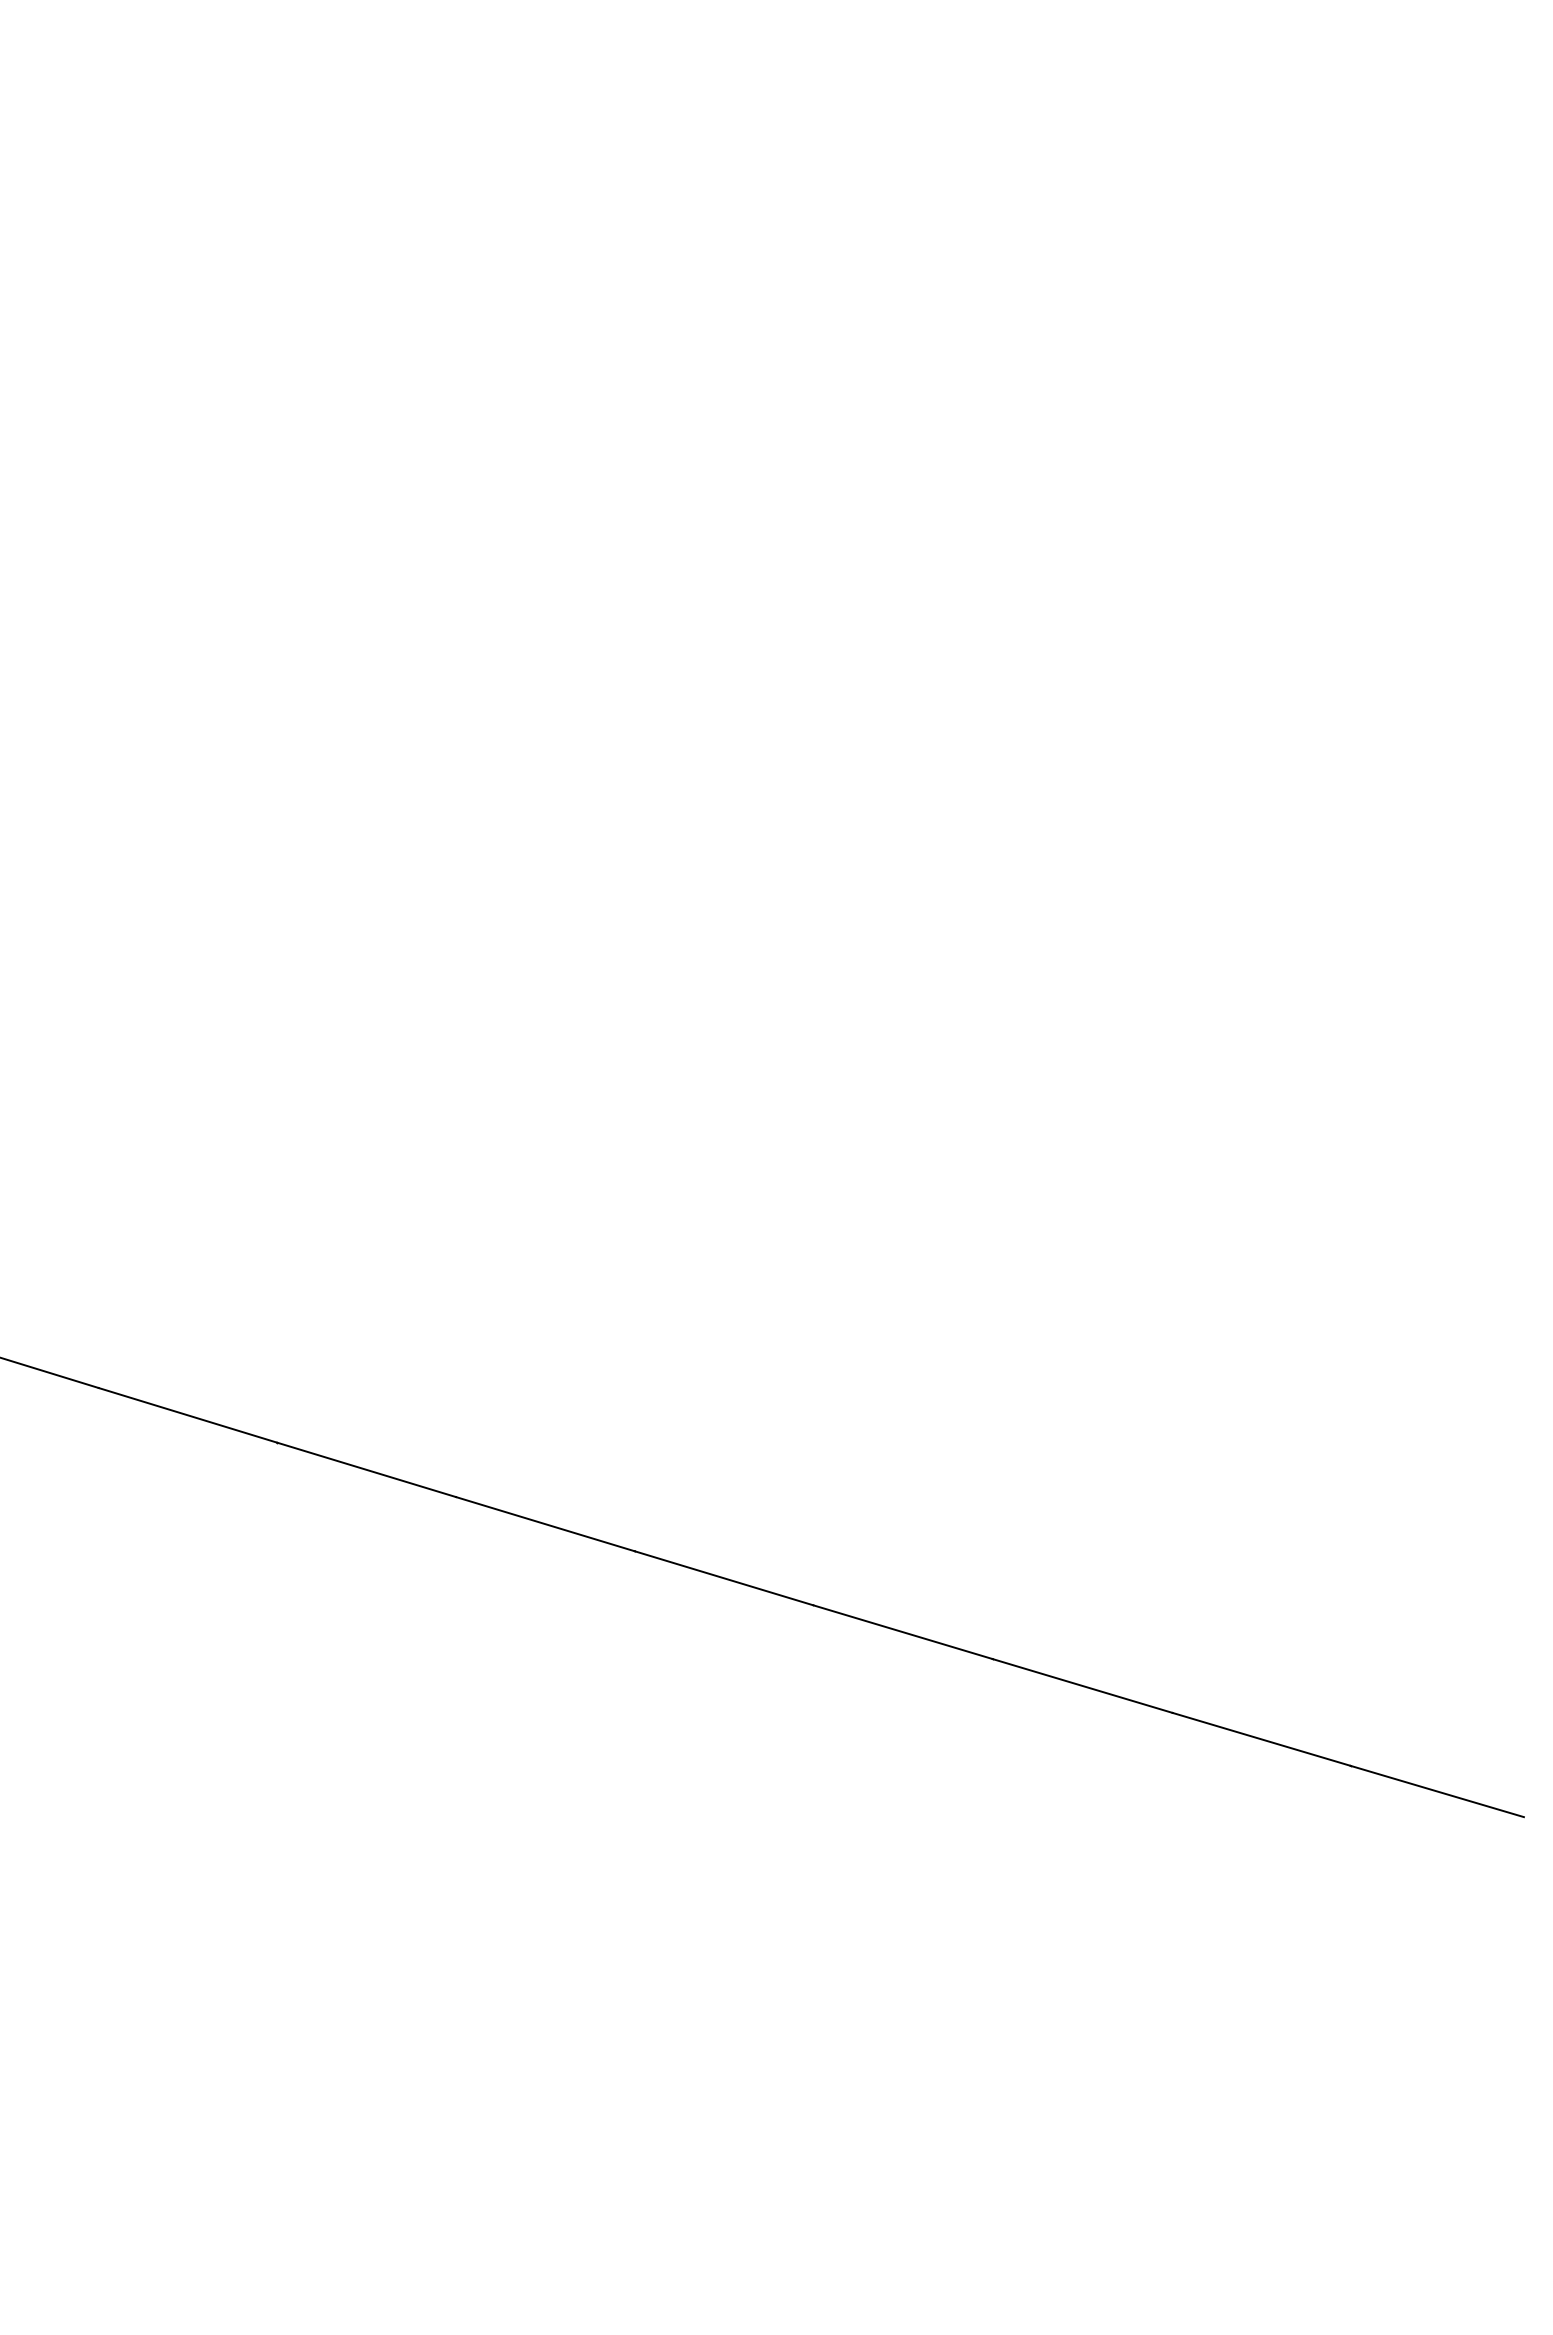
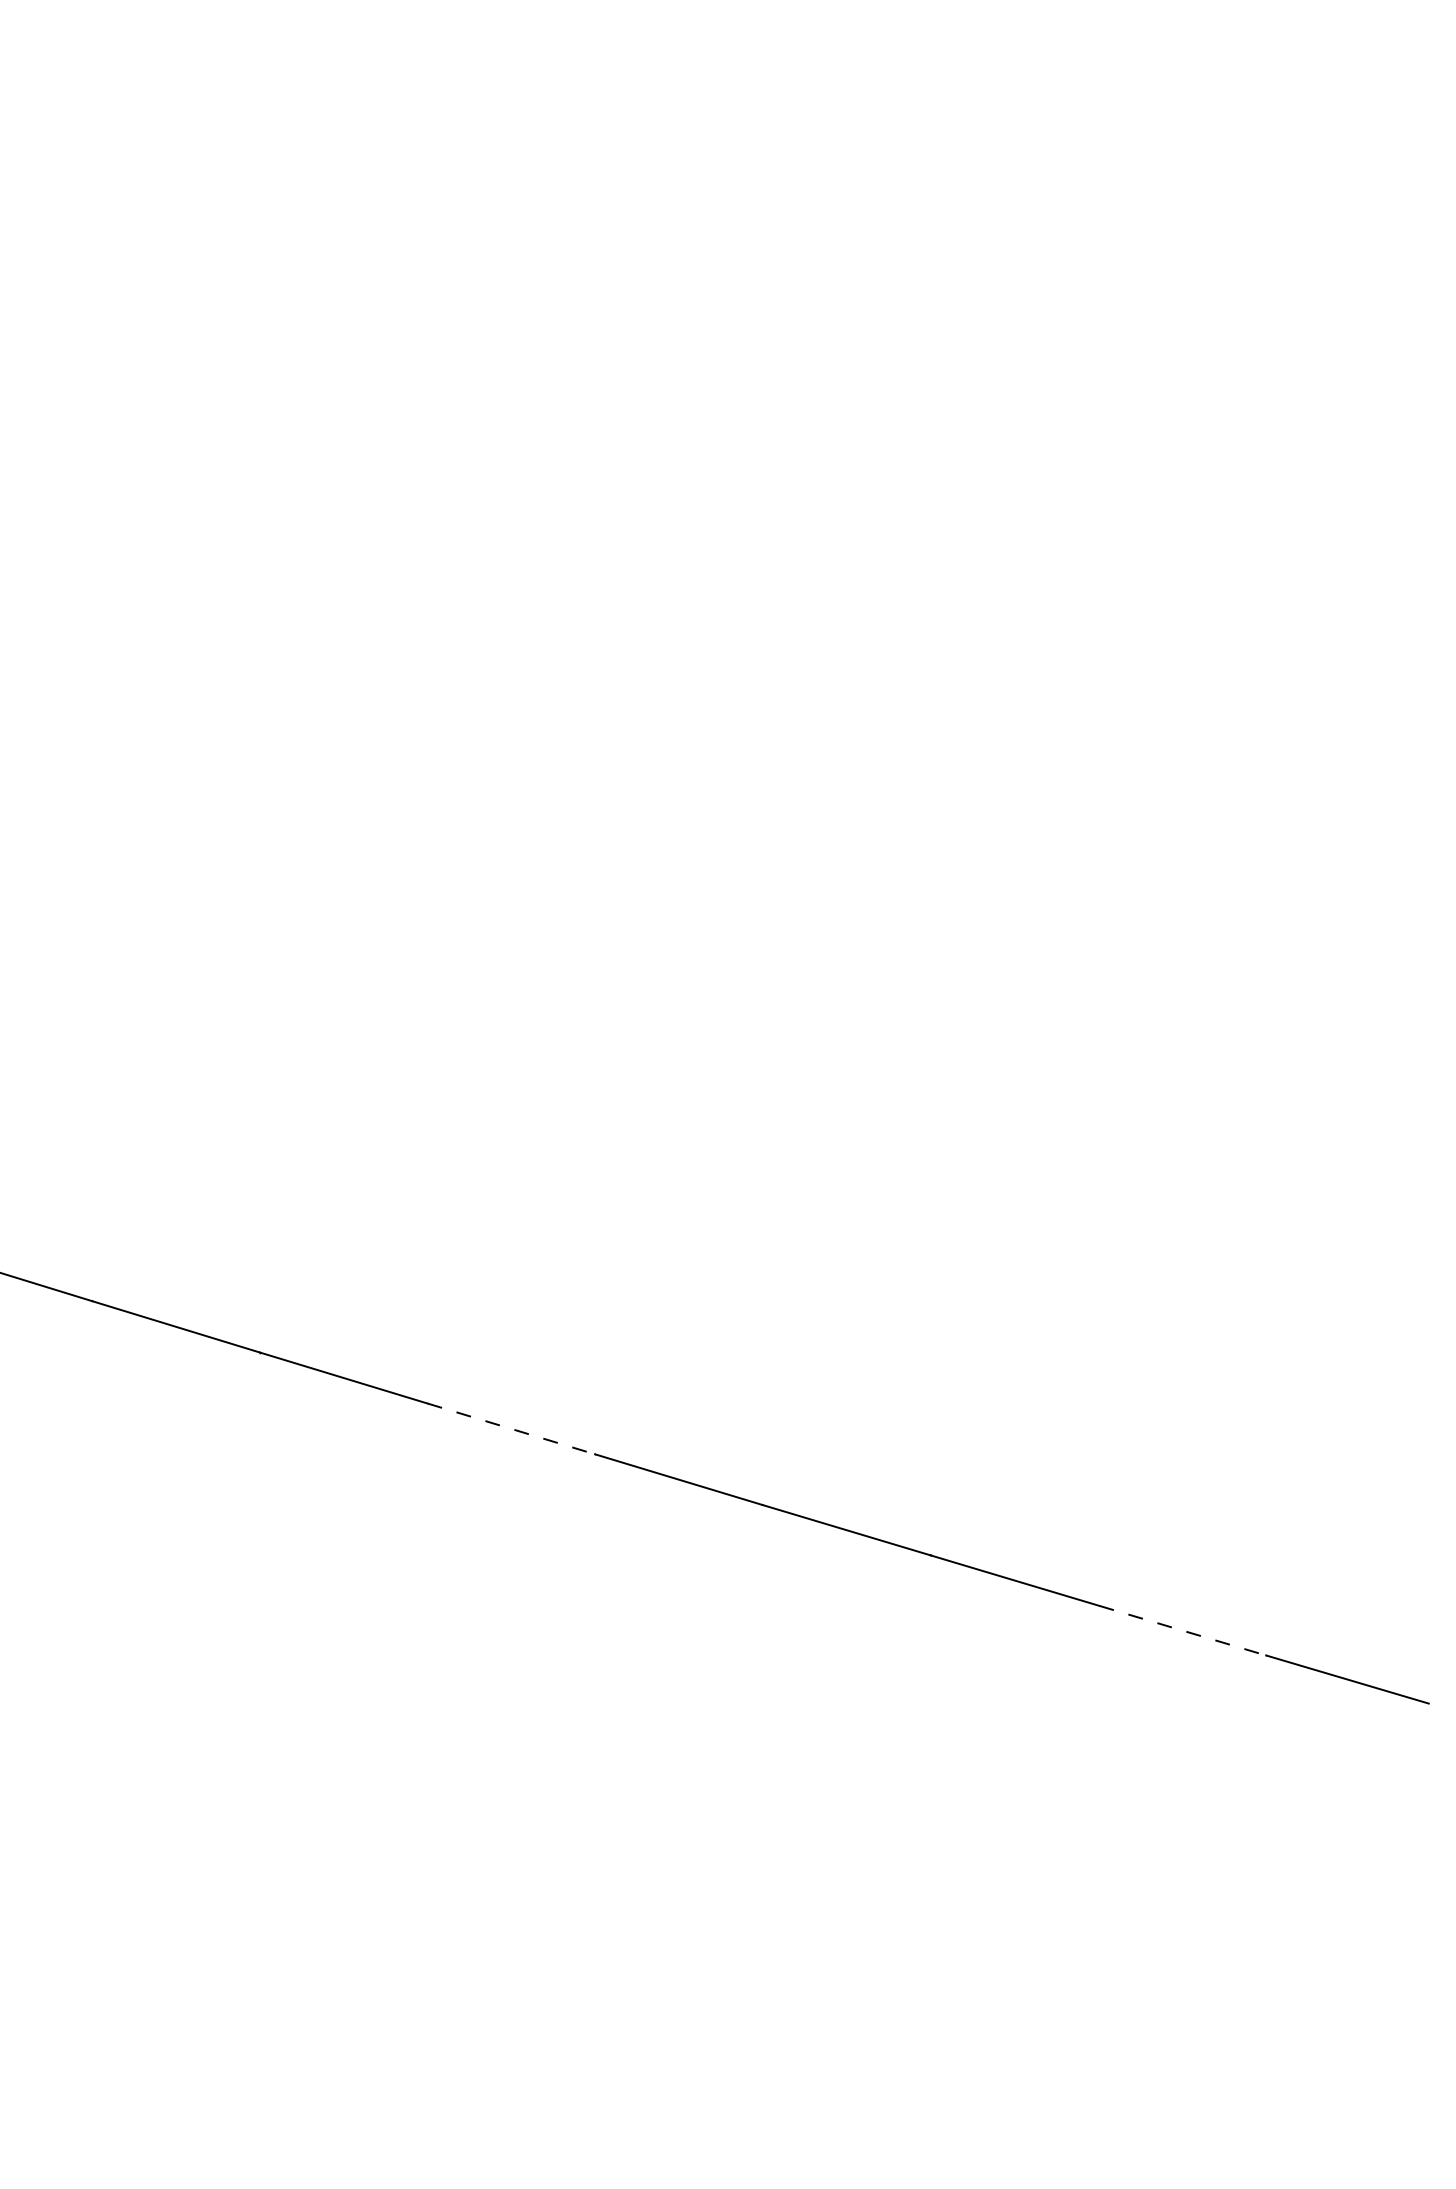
line: (545, 1524) -> (511, 1429), solid -> dashed
line: (1261, 1739) -> (1182, 1630), solid -> dashed

